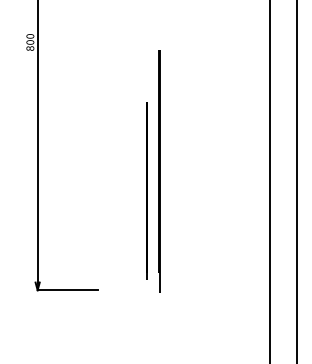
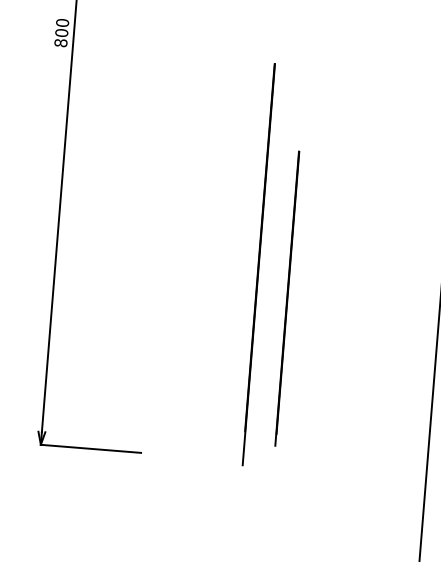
line: (146, 190) -> (285, 298), moved

